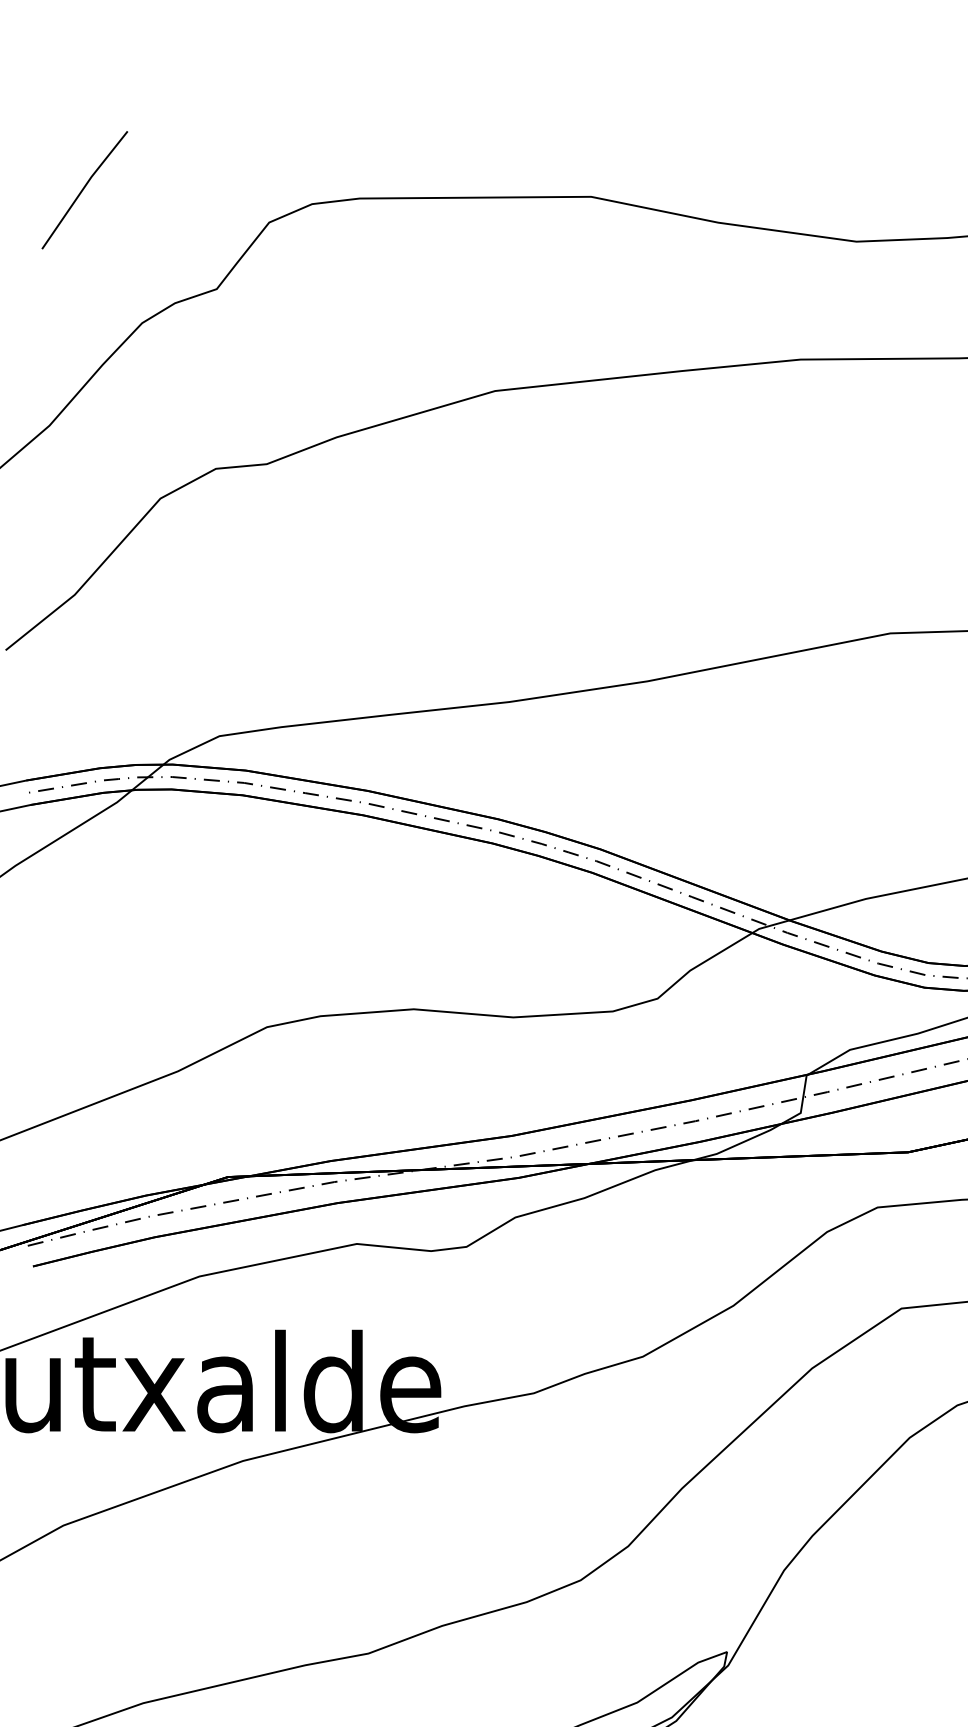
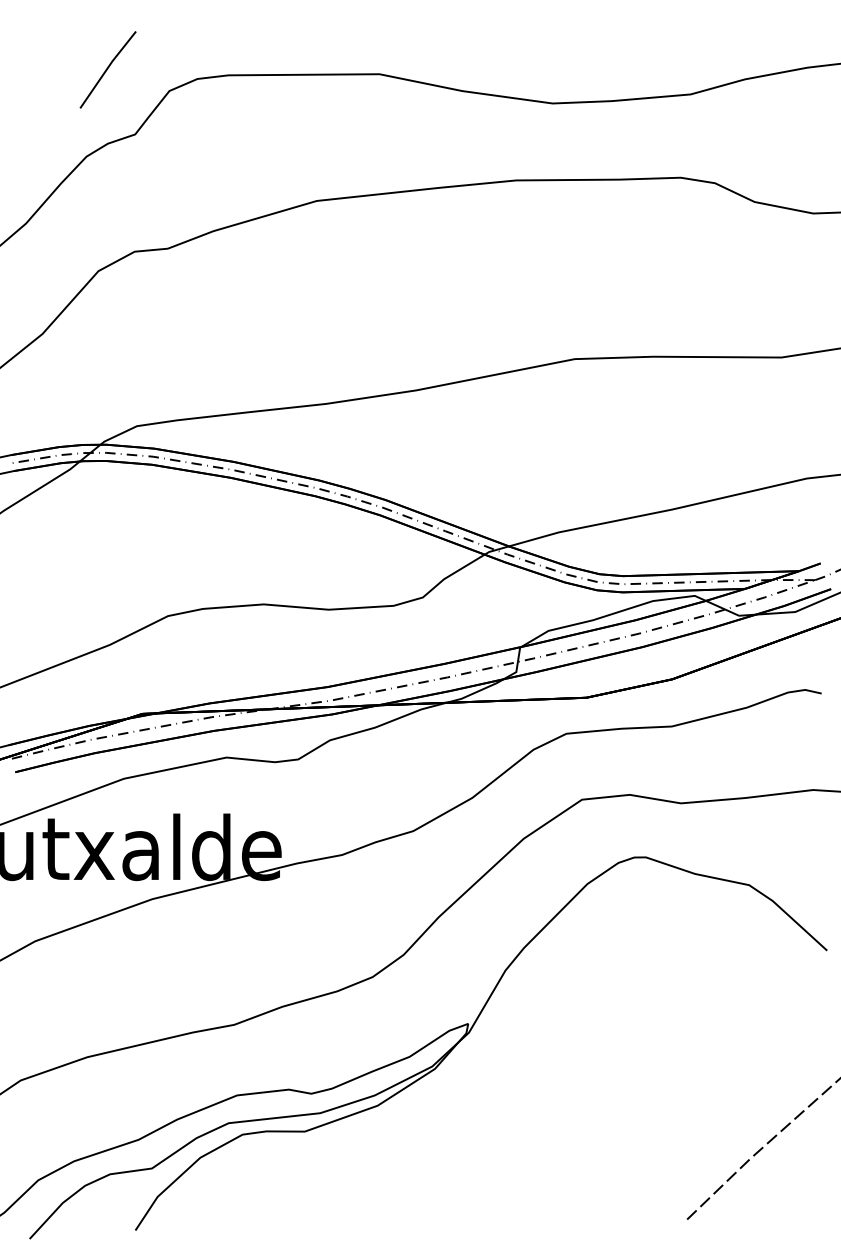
line: (83, 189) -> (107, 69), moved

